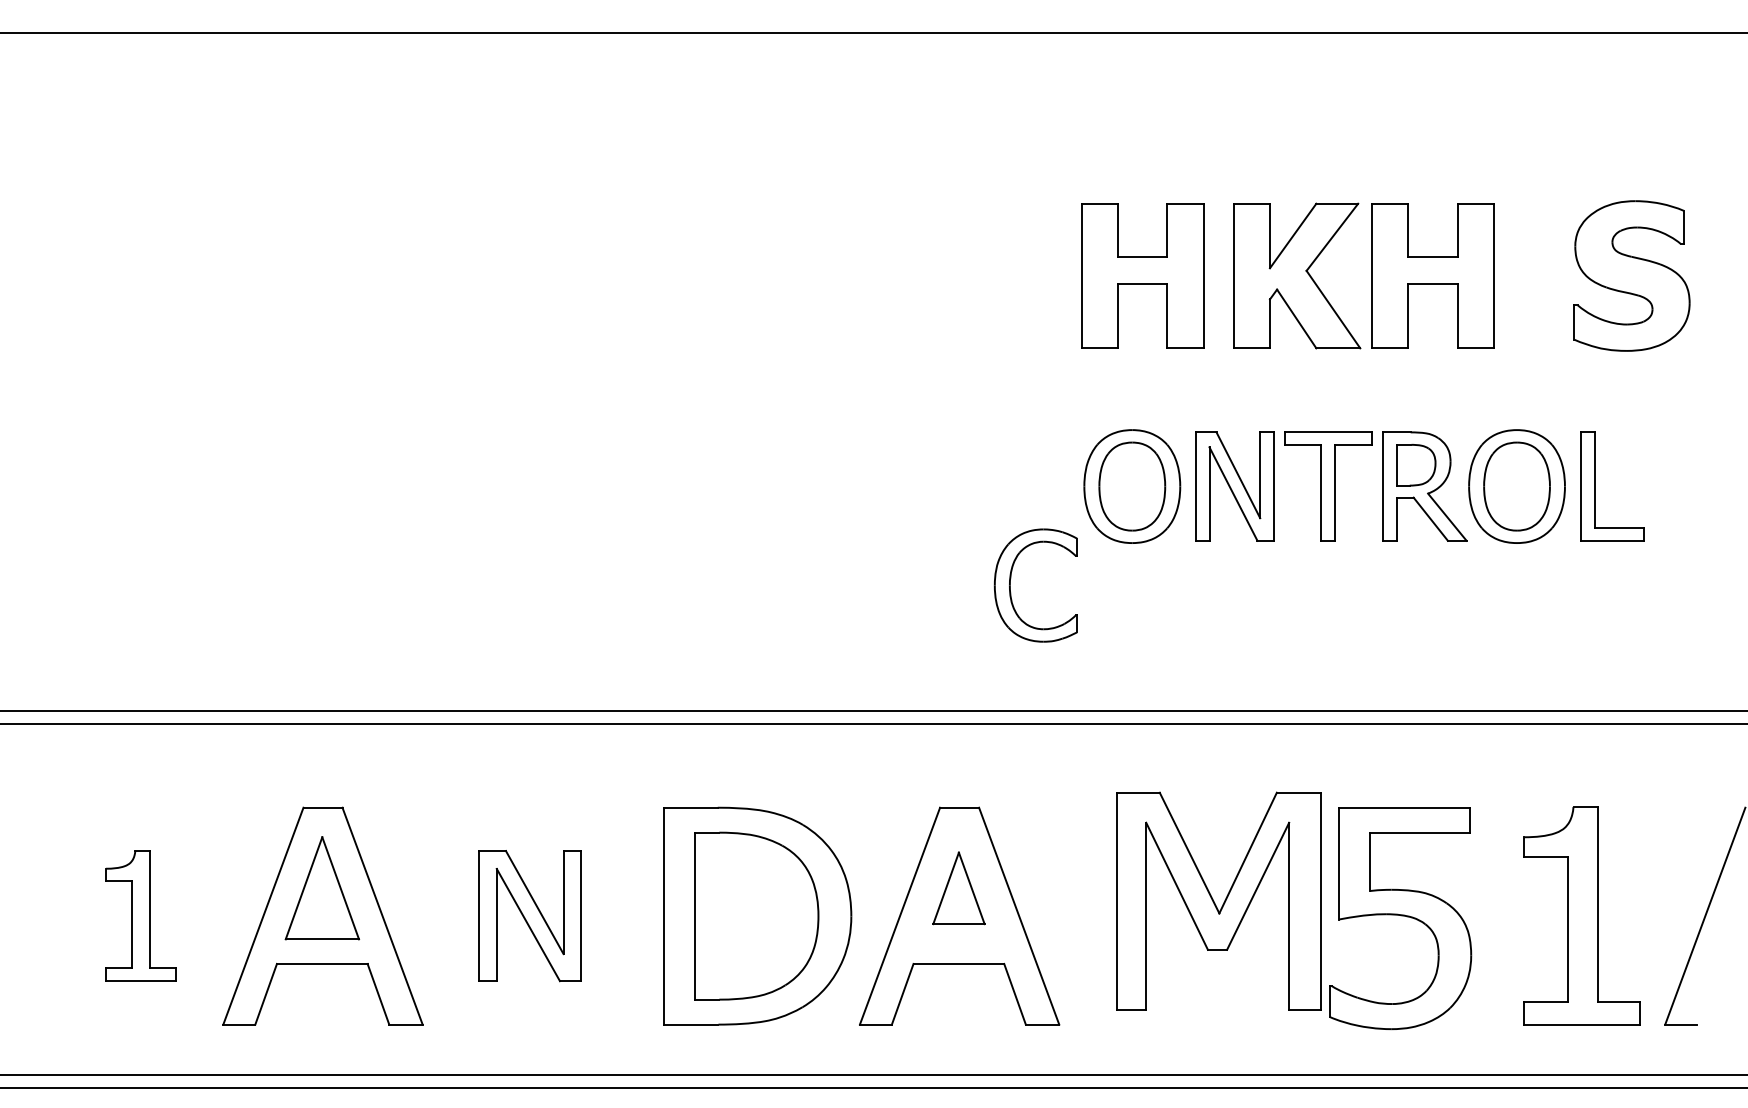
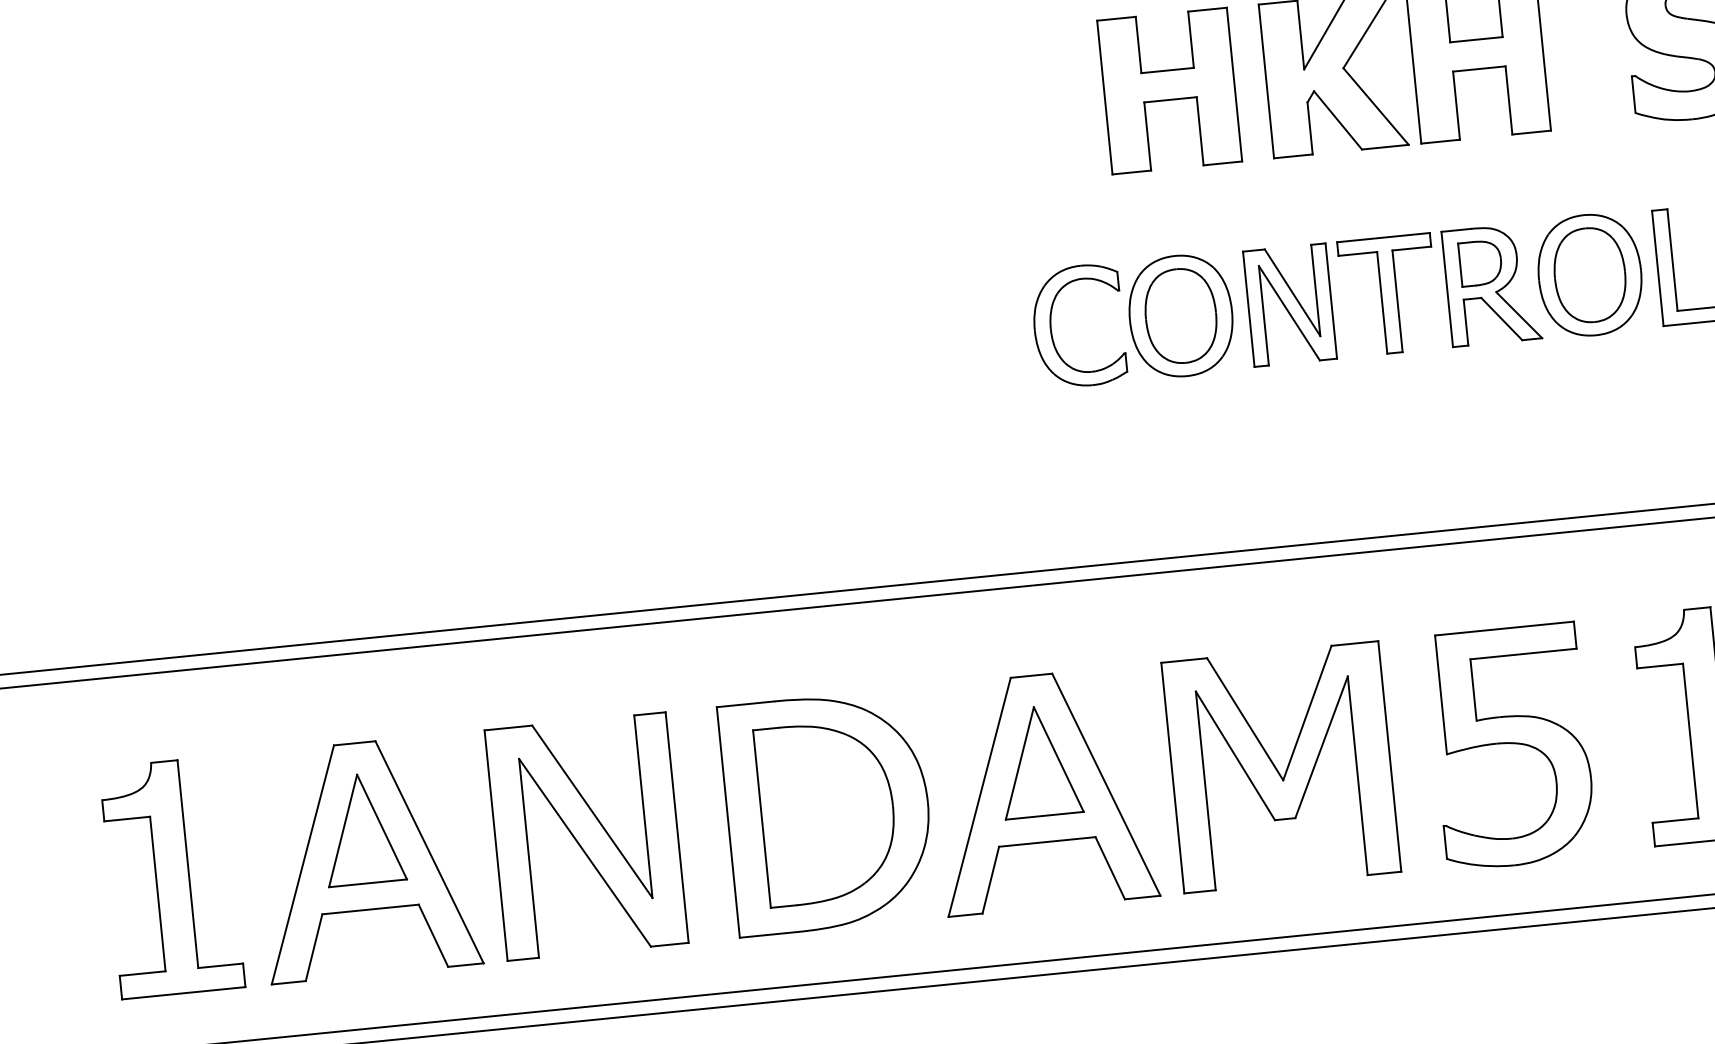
part: (1011, 578) -> (1051, 321), moved
part: (958, 888) -> (1038, 761), size x1.43
part: (1218, 900) -> (1280, 766), moved
part: (140, 915) -> (172, 877), size x1.67
part: (529, 915) -> (585, 835), size x1.67

